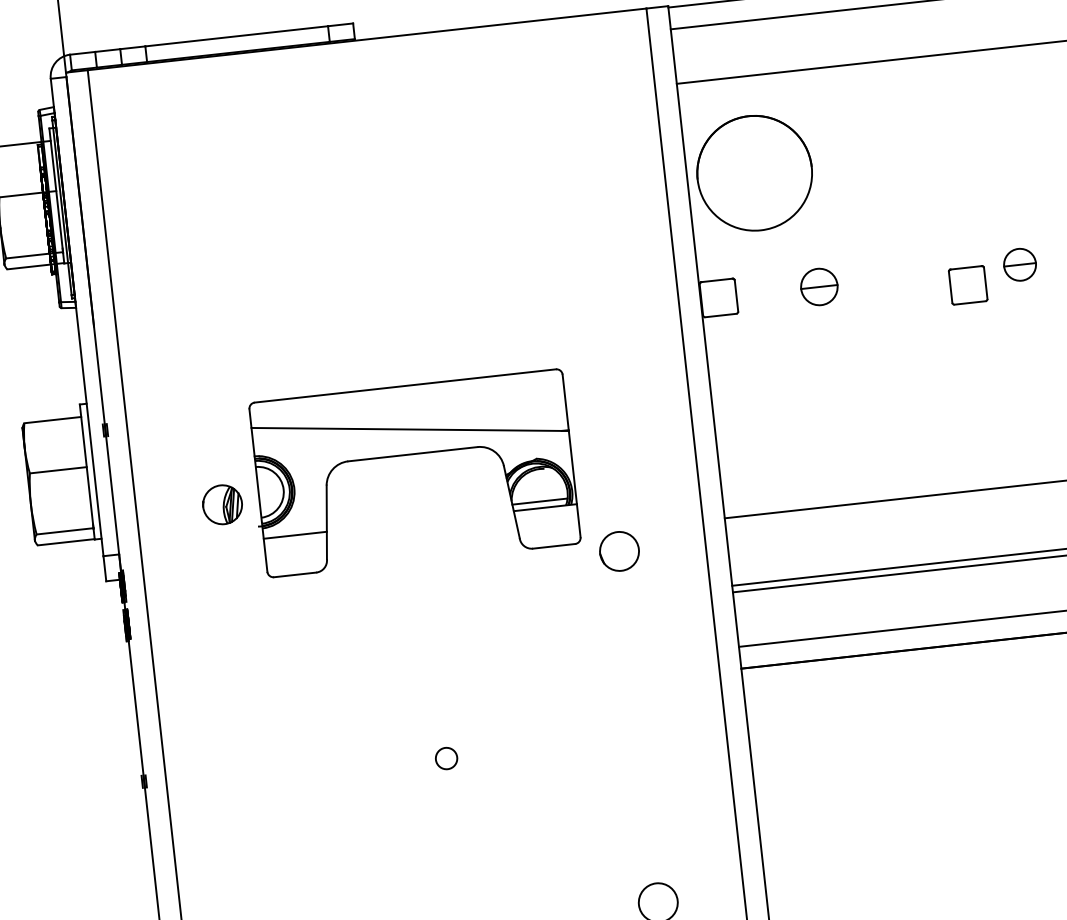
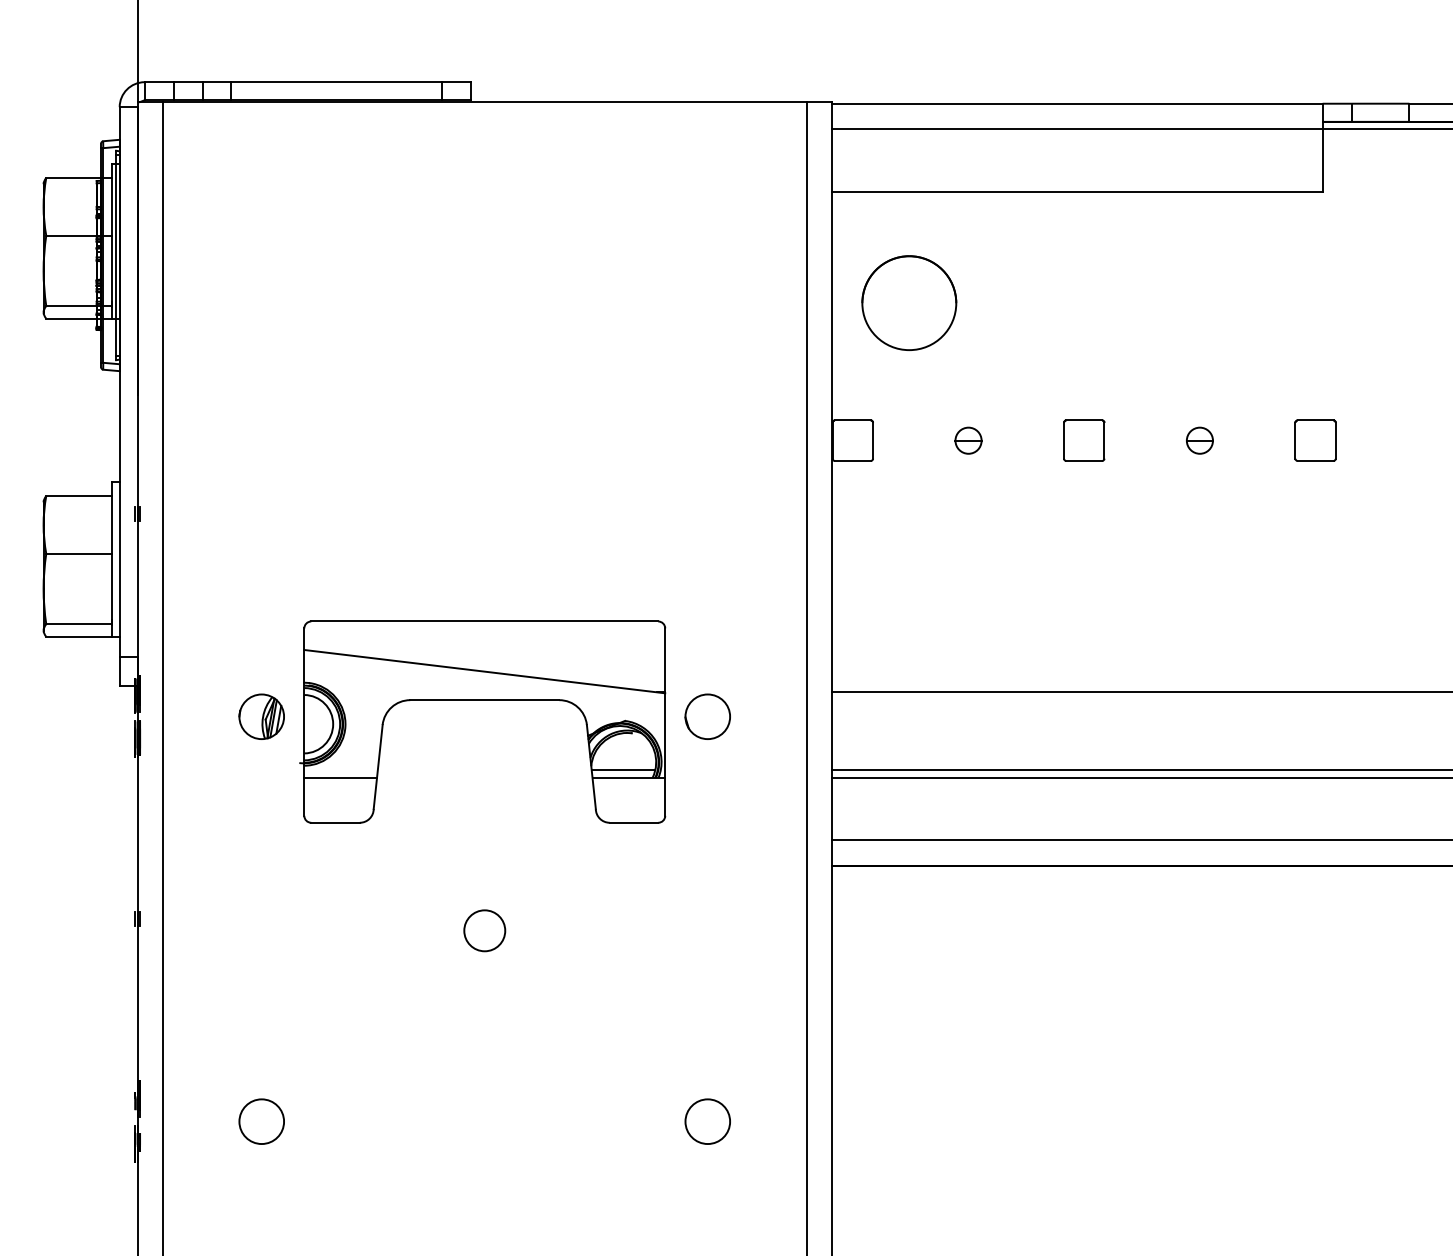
part: (754, 172) -> (909, 302), size x0.71
part: (1019, 264) -> (1199, 440), size x0.71
part: (968, 285) -> (1084, 440), moved
part: (819, 286) -> (968, 440), size x0.62
part: (410, 454) -> (482, 700), moved
part: (222, 504) -> (261, 716), moved
circle: (446, 758) -> (484, 930), size x1.67

